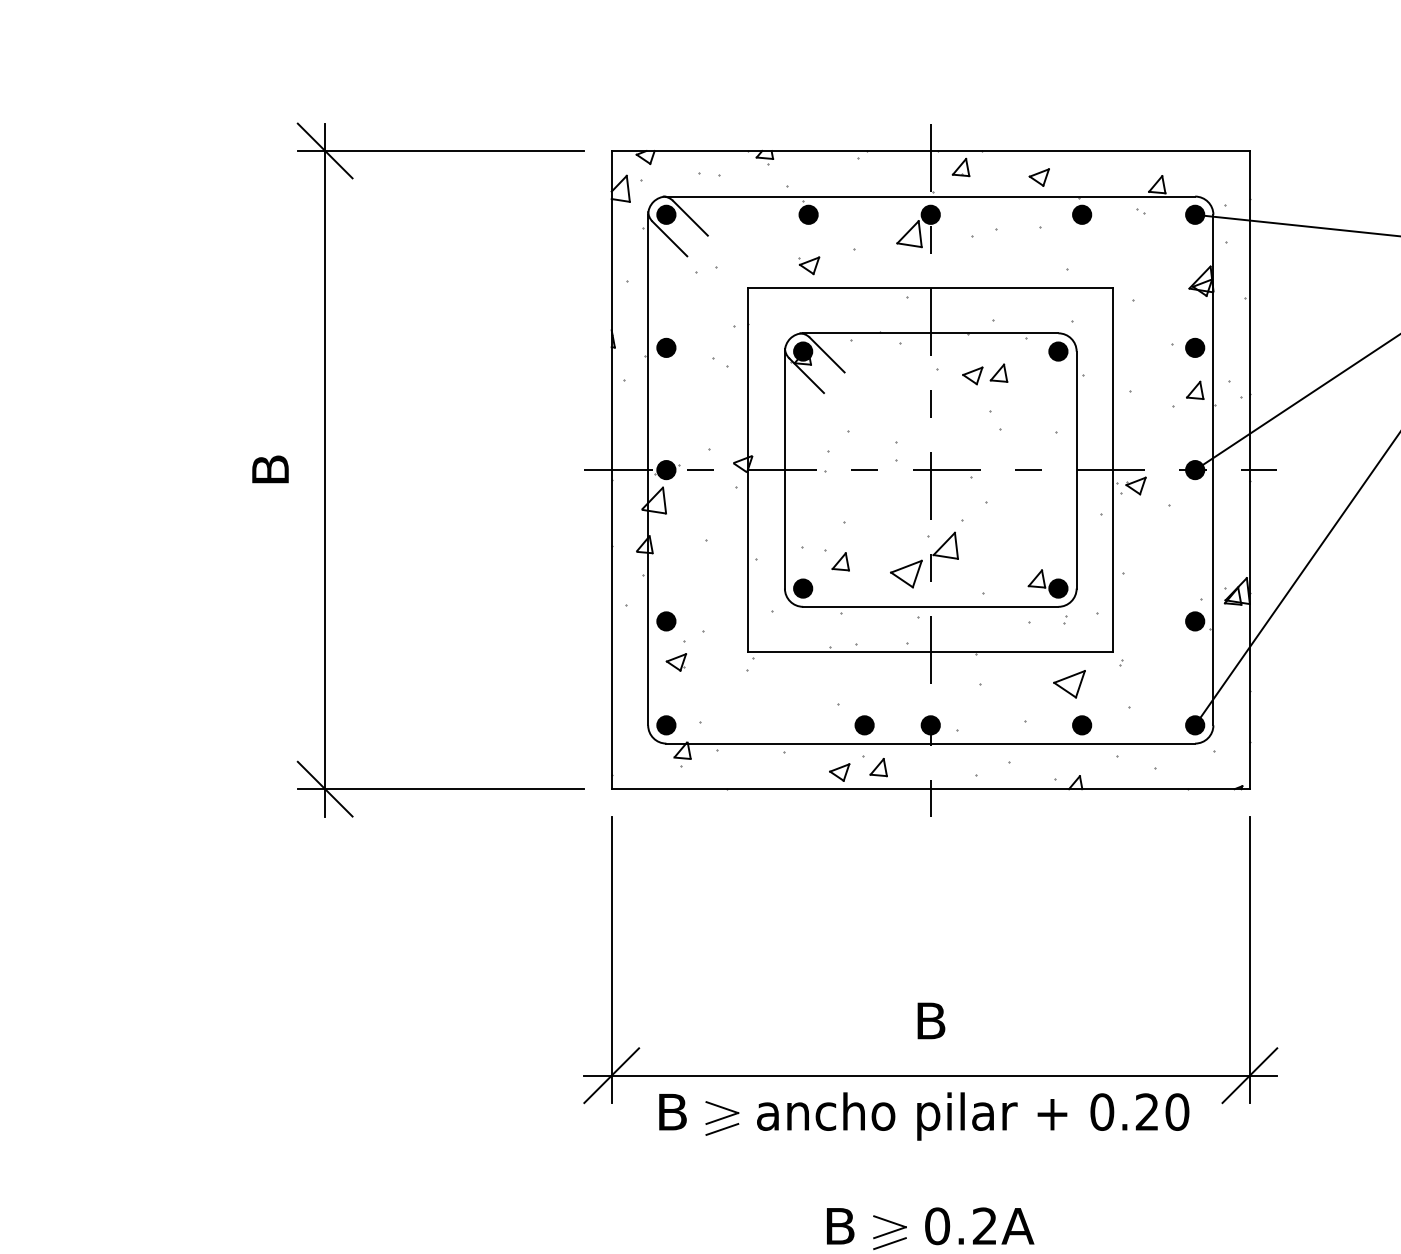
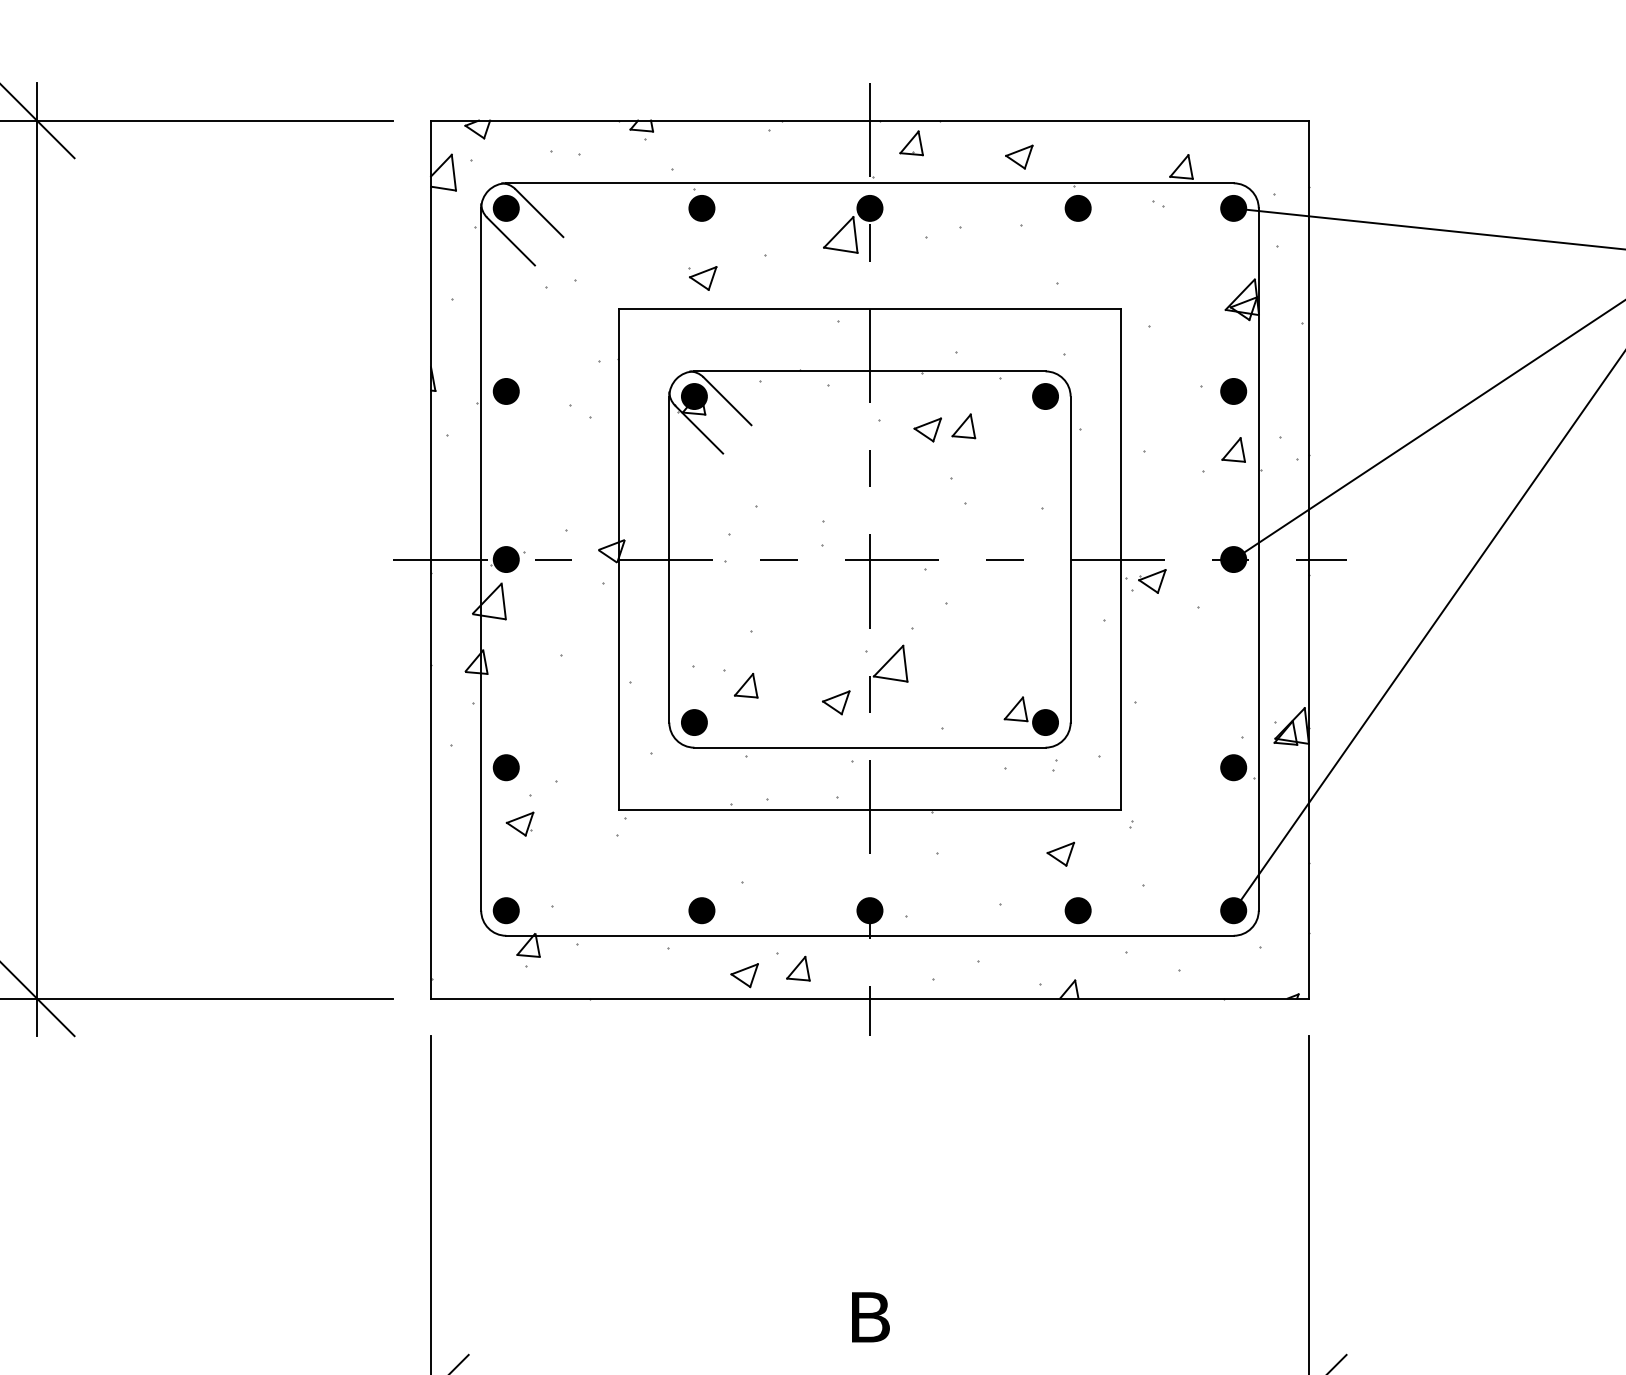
part: (905, 574) -> (835, 703), size x0.62
part: (1069, 684) -> (1060, 854), size x0.62
part: (864, 725) -> (701, 910), moved

